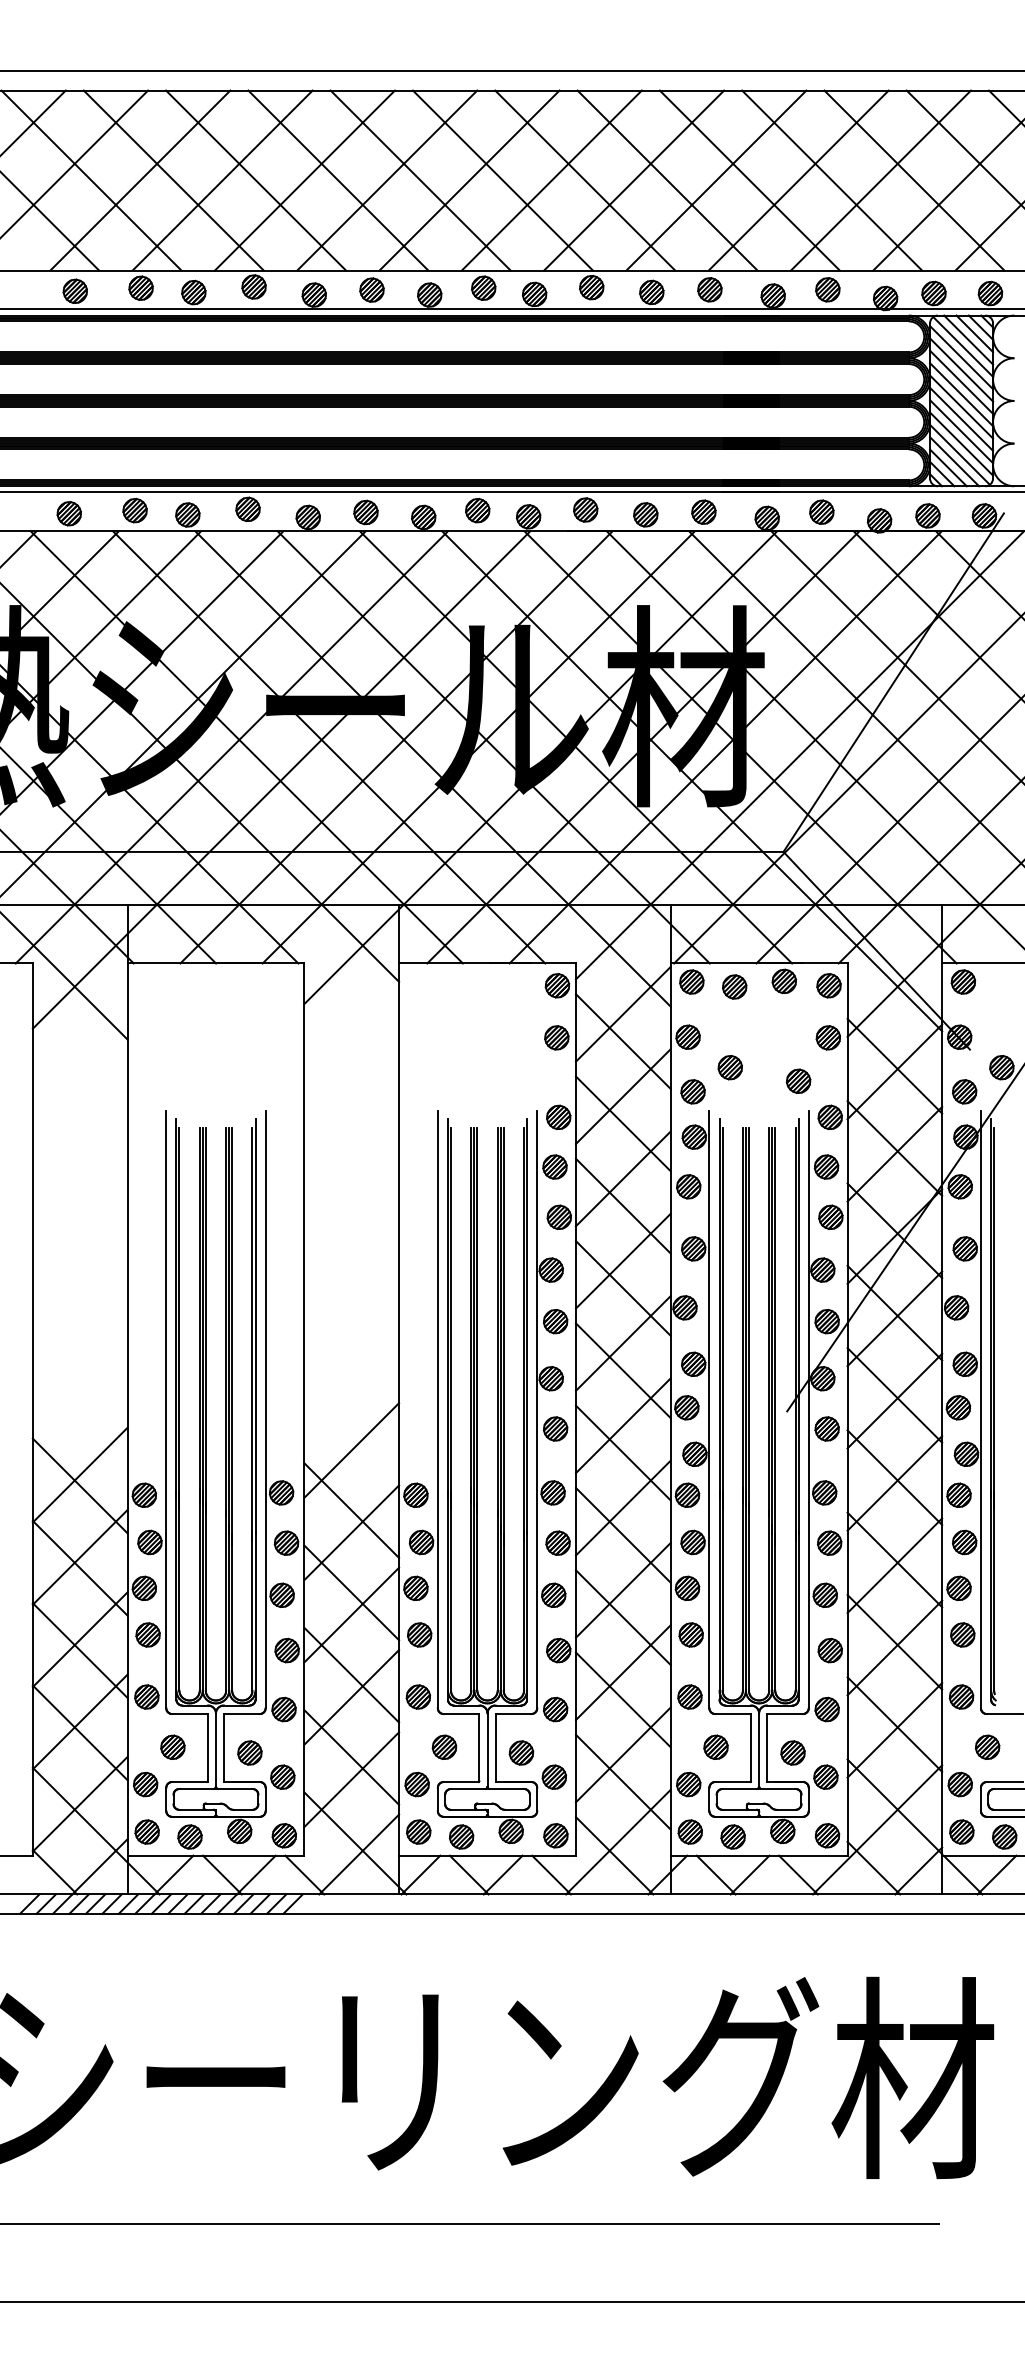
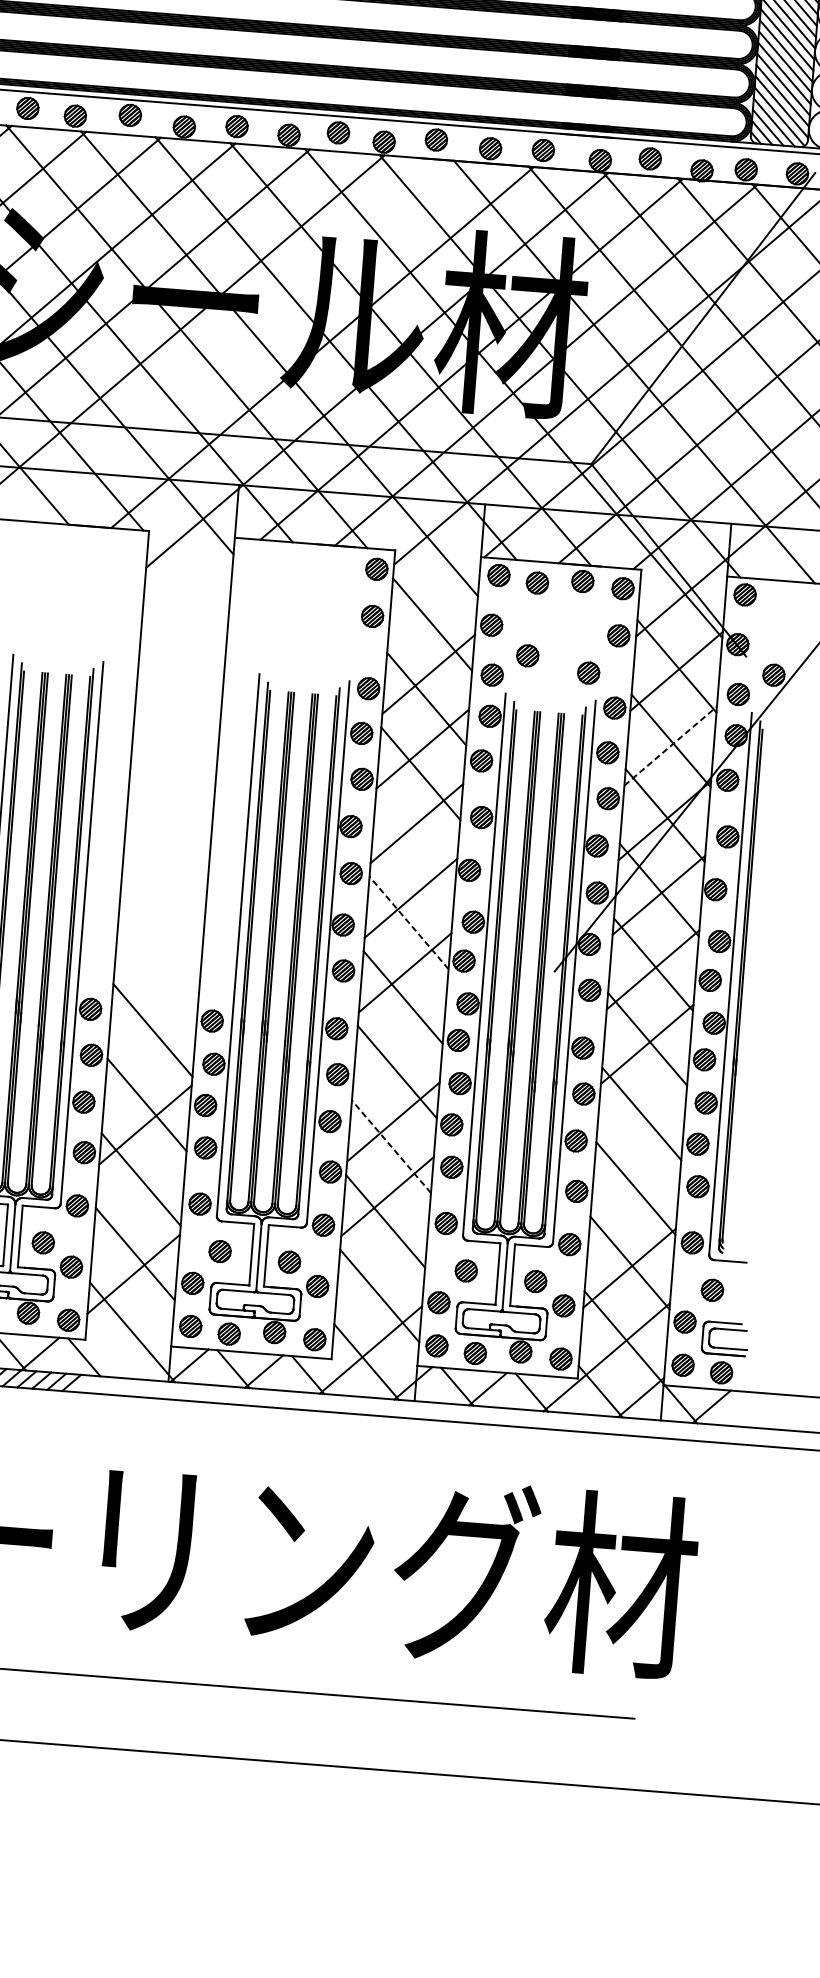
line: (396, 747) -> (247, 341), removed
line: (622, 1014) -> (433, 599), removed
line: (894, 1154) -> (670, 746), solid -> dashed
line: (622, 1288) -> (414, 848), removed
line: (623, 1370) -> (409, 922), solid -> dashed
line: (351, 1450) -> (157, 975), removed
line: (622, 1507) -> (398, 1046), removed
line: (351, 1532) -> (151, 1050), removed
line: (894, 1565) -> (641, 1118), removed
line: (623, 1617) -> (391, 1146), solid -> dashed
line: (894, 1647) -> (635, 1193), removed
line: (351, 1697) -> (139, 1199), removed
line: (622, 1754) -> (380, 1270), removed
line: (359, 1854) -> (135, 1342), removed

